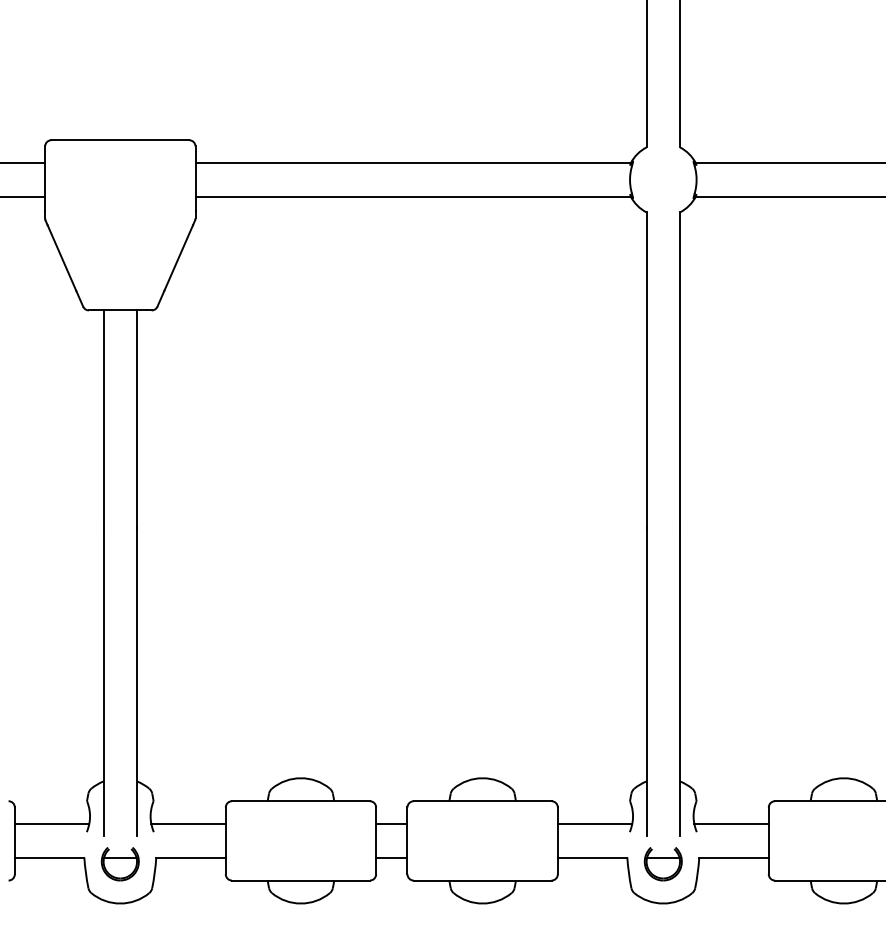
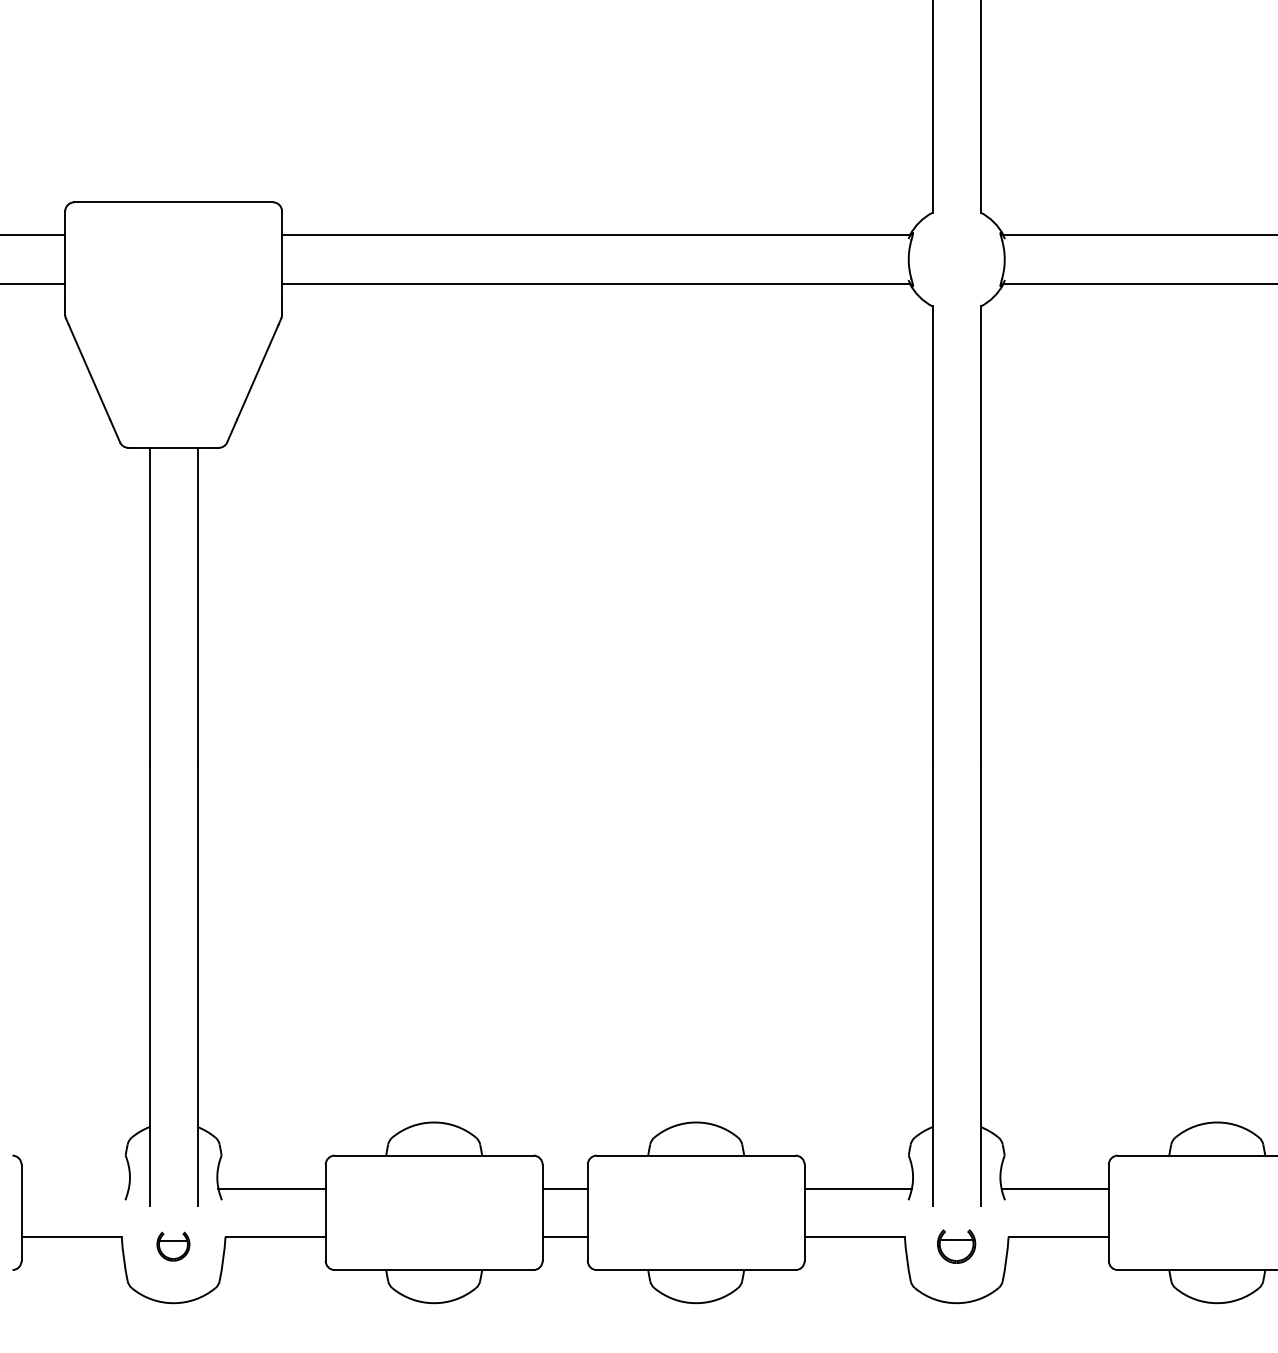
line: (51, 824) -> (74, 1189), removed
part: (119, 864) -> (172, 1246), size x0.6
part: (662, 864) -> (955, 1246), size x0.7

